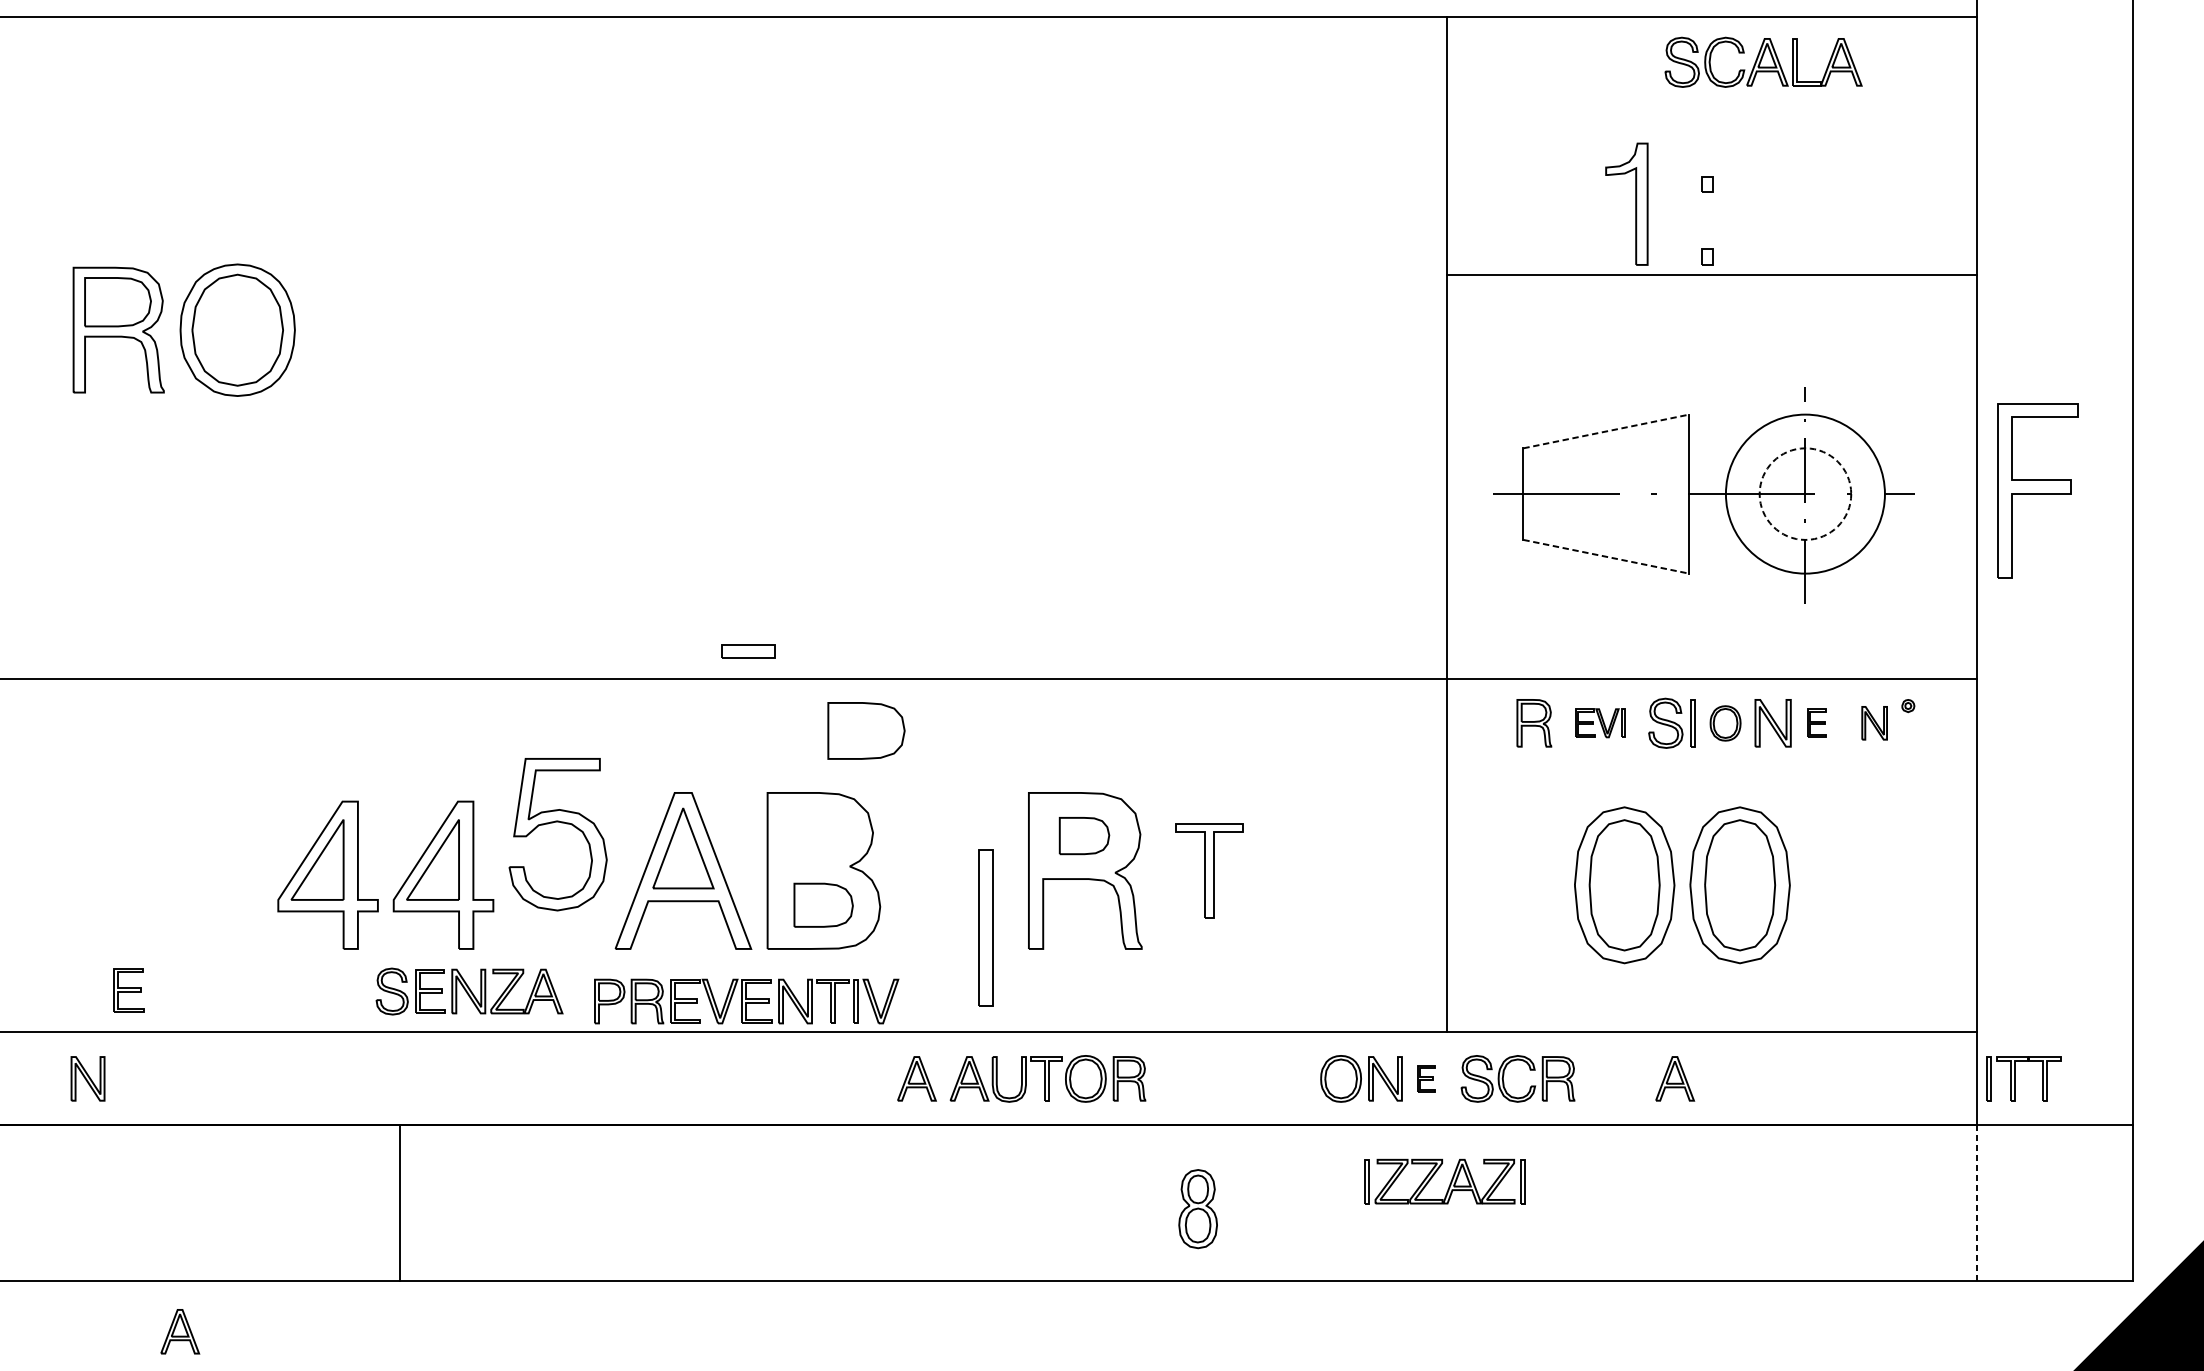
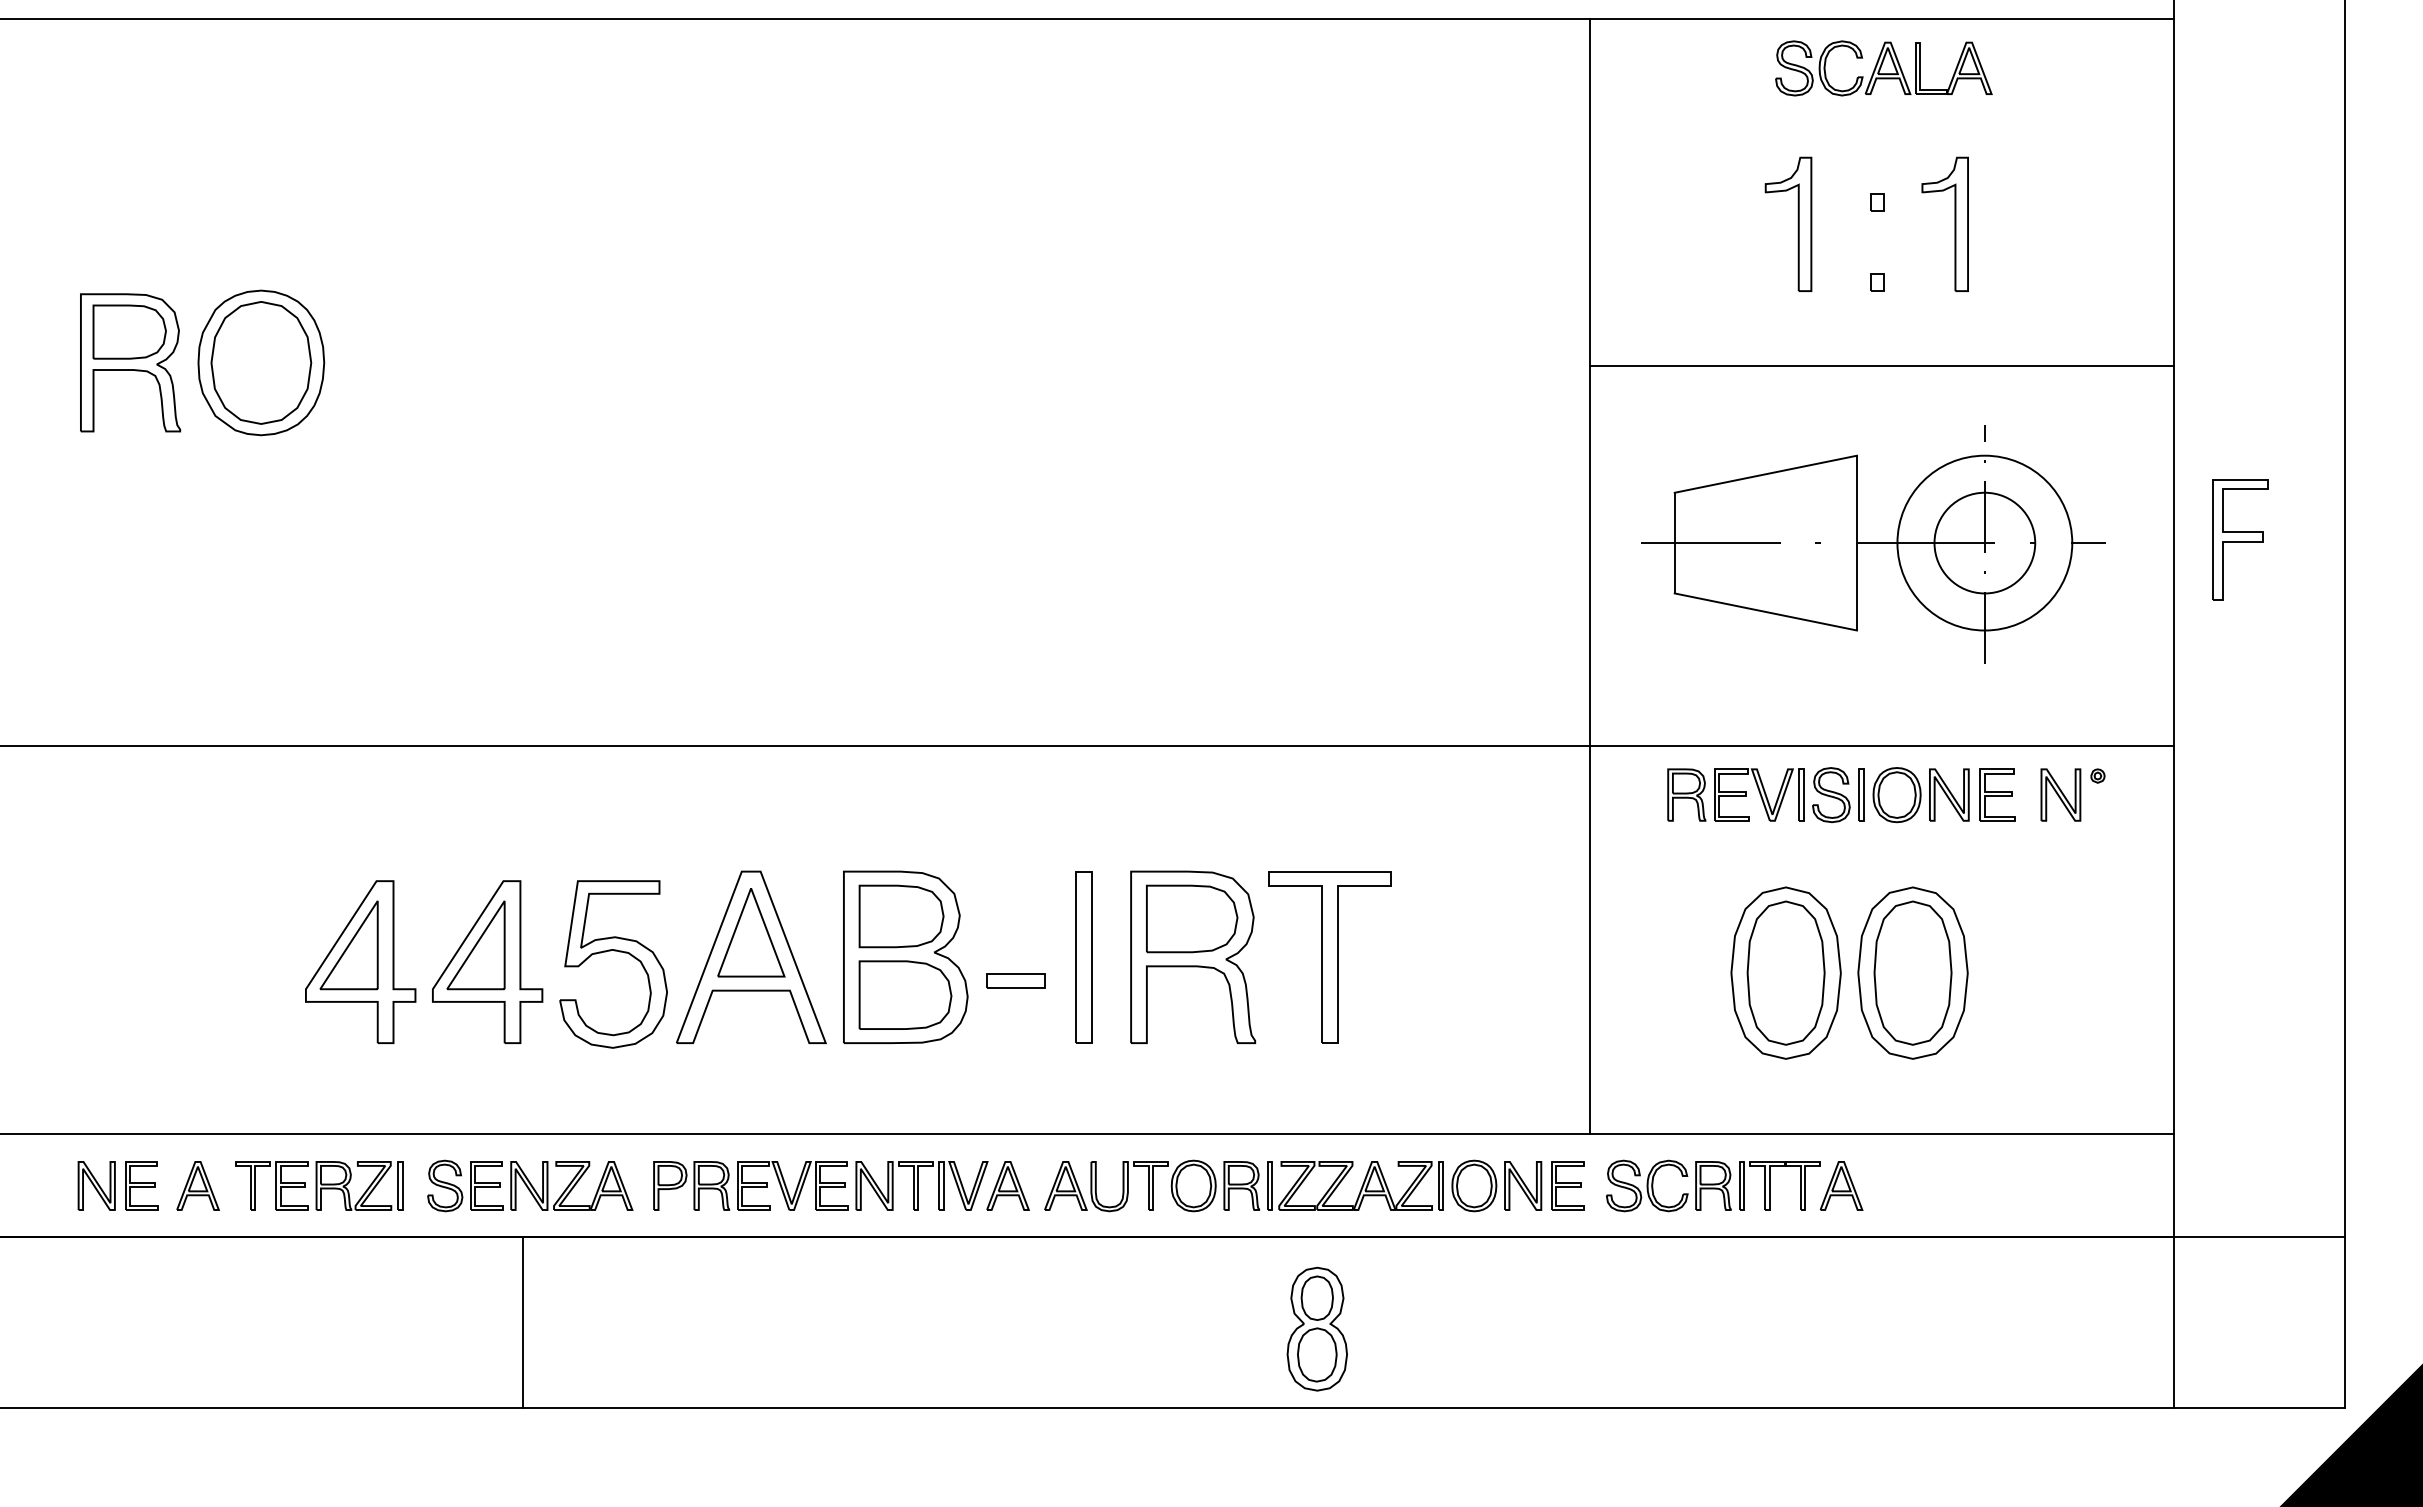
part: (1763, 62) -> (1883, 68), moved
part: (1777, 203) -> (1954, 223), added
line: (1711, 275) -> (1881, 366), moved
line: (1605, 431) -> (1765, 474), dashed -> solid
part: (2037, 490) -> (2240, 539), size x0.62
circle: (1805, 493) -> (1984, 542), dashed -> solid
line: (1605, 556) -> (1765, 611), dashed -> solid
part: (748, 650) -> (1015, 980), moved
part: (1600, 722) -> (1759, 794), size x1.67
part: (1816, 722) -> (1997, 794), size x1.67
part: (1874, 722) -> (2060, 794), size x1.43
part: (1725, 723) -> (1896, 795), size x1.43
part: (866, 730) -> (901, 916), moved
part: (558, 822) -> (614, 951), moved
part: (1084, 835) -> (1192, 918), size x1.67
part: (1209, 871) -> (1329, 957), size x1.67
part: (823, 904) -> (905, 994), size x1.43
part: (985, 928) -> (1083, 957), moved
part: (128, 990) -> (141, 1185), moved
part: (469, 991) -> (530, 1185), moved
part: (746, 1001) -> (820, 1185), moved
part: (290, 1078) -> (319, 1185), added
part: (1425, 1078) -> (1567, 1185), size x1.67
part: (2015, 1078) -> (1770, 1185), moved
part: (1450, 1182) -> (1361, 1186), moved
line: (399, 1203) -> (522, 1322), moved
line: (1977, 1203) -> (2173, 1322), dashed -> solid
part: (1197, 1208) -> (1316, 1328), size x1.43
part: (179, 1331) -> (197, 1185), moved

